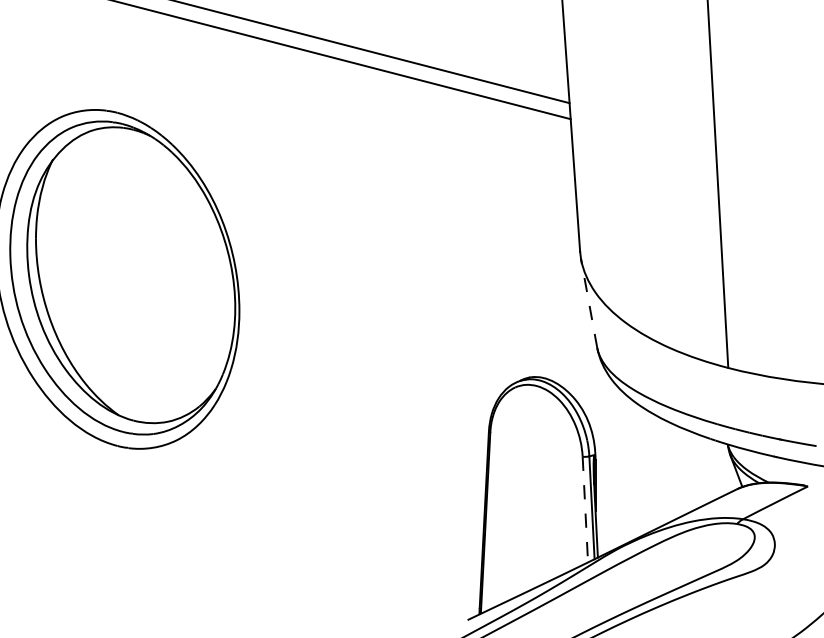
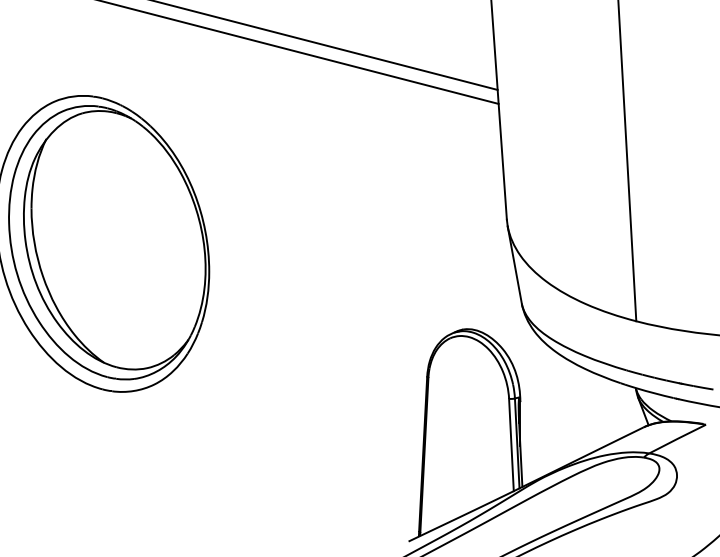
line: (589, 303) -> (515, 264), dashed -> solid
line: (585, 509) -> (511, 444), dashed -> solid

